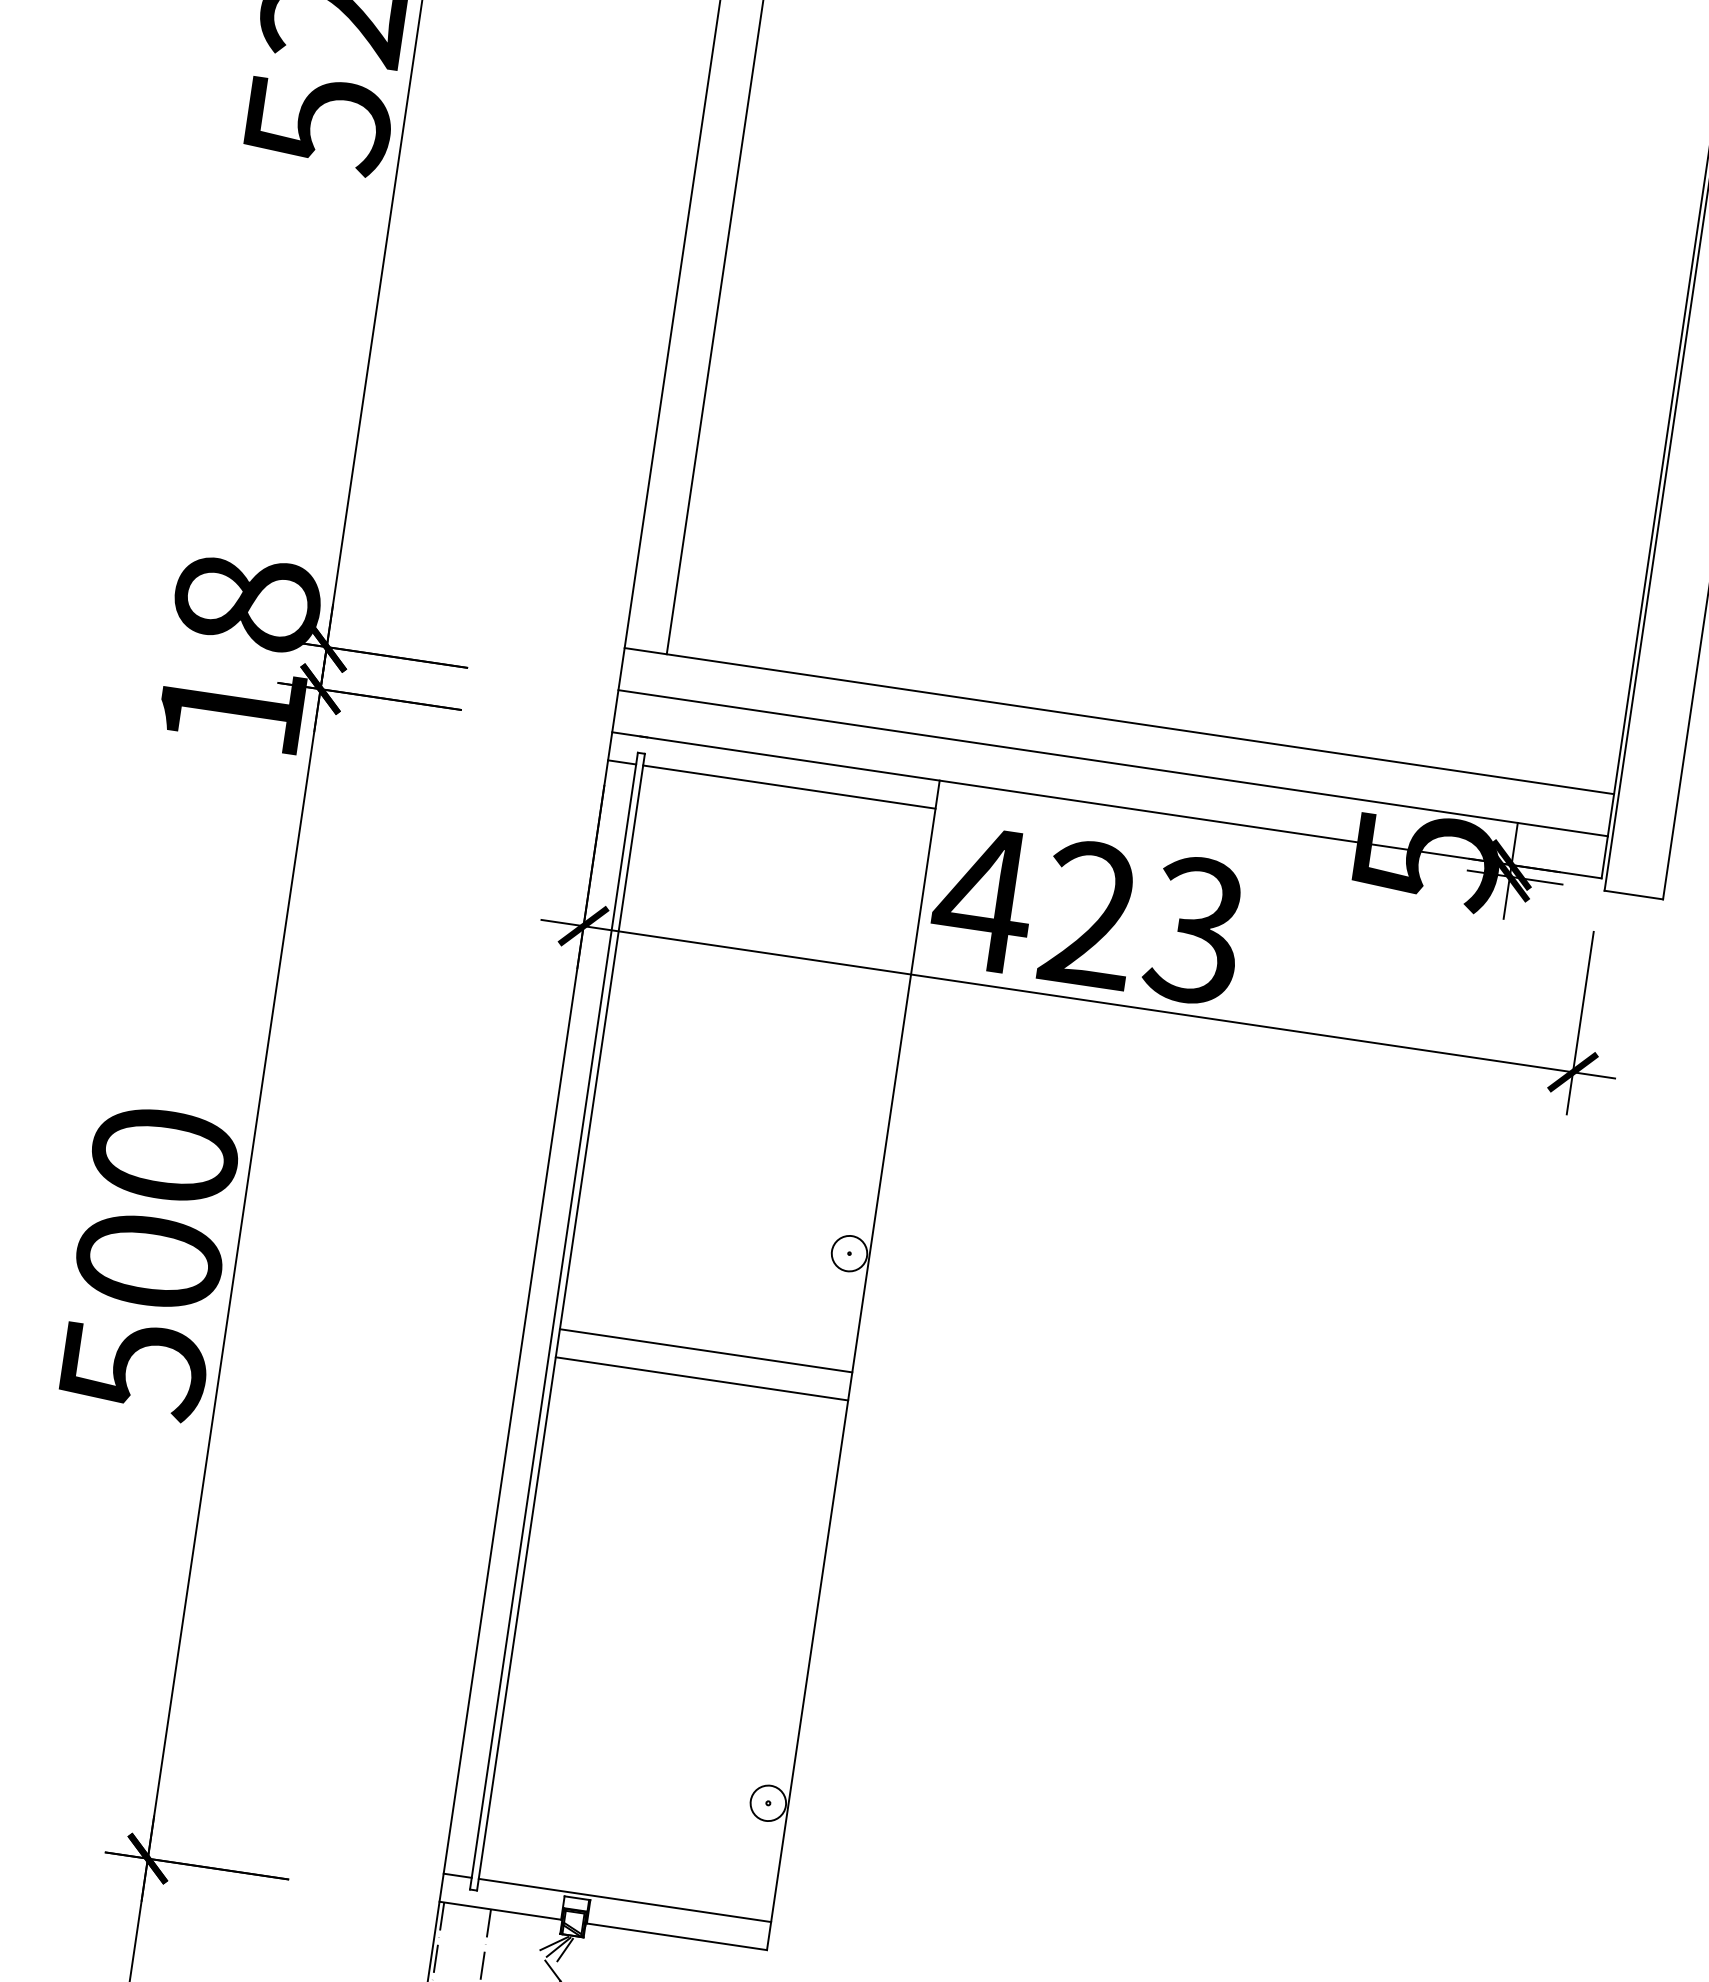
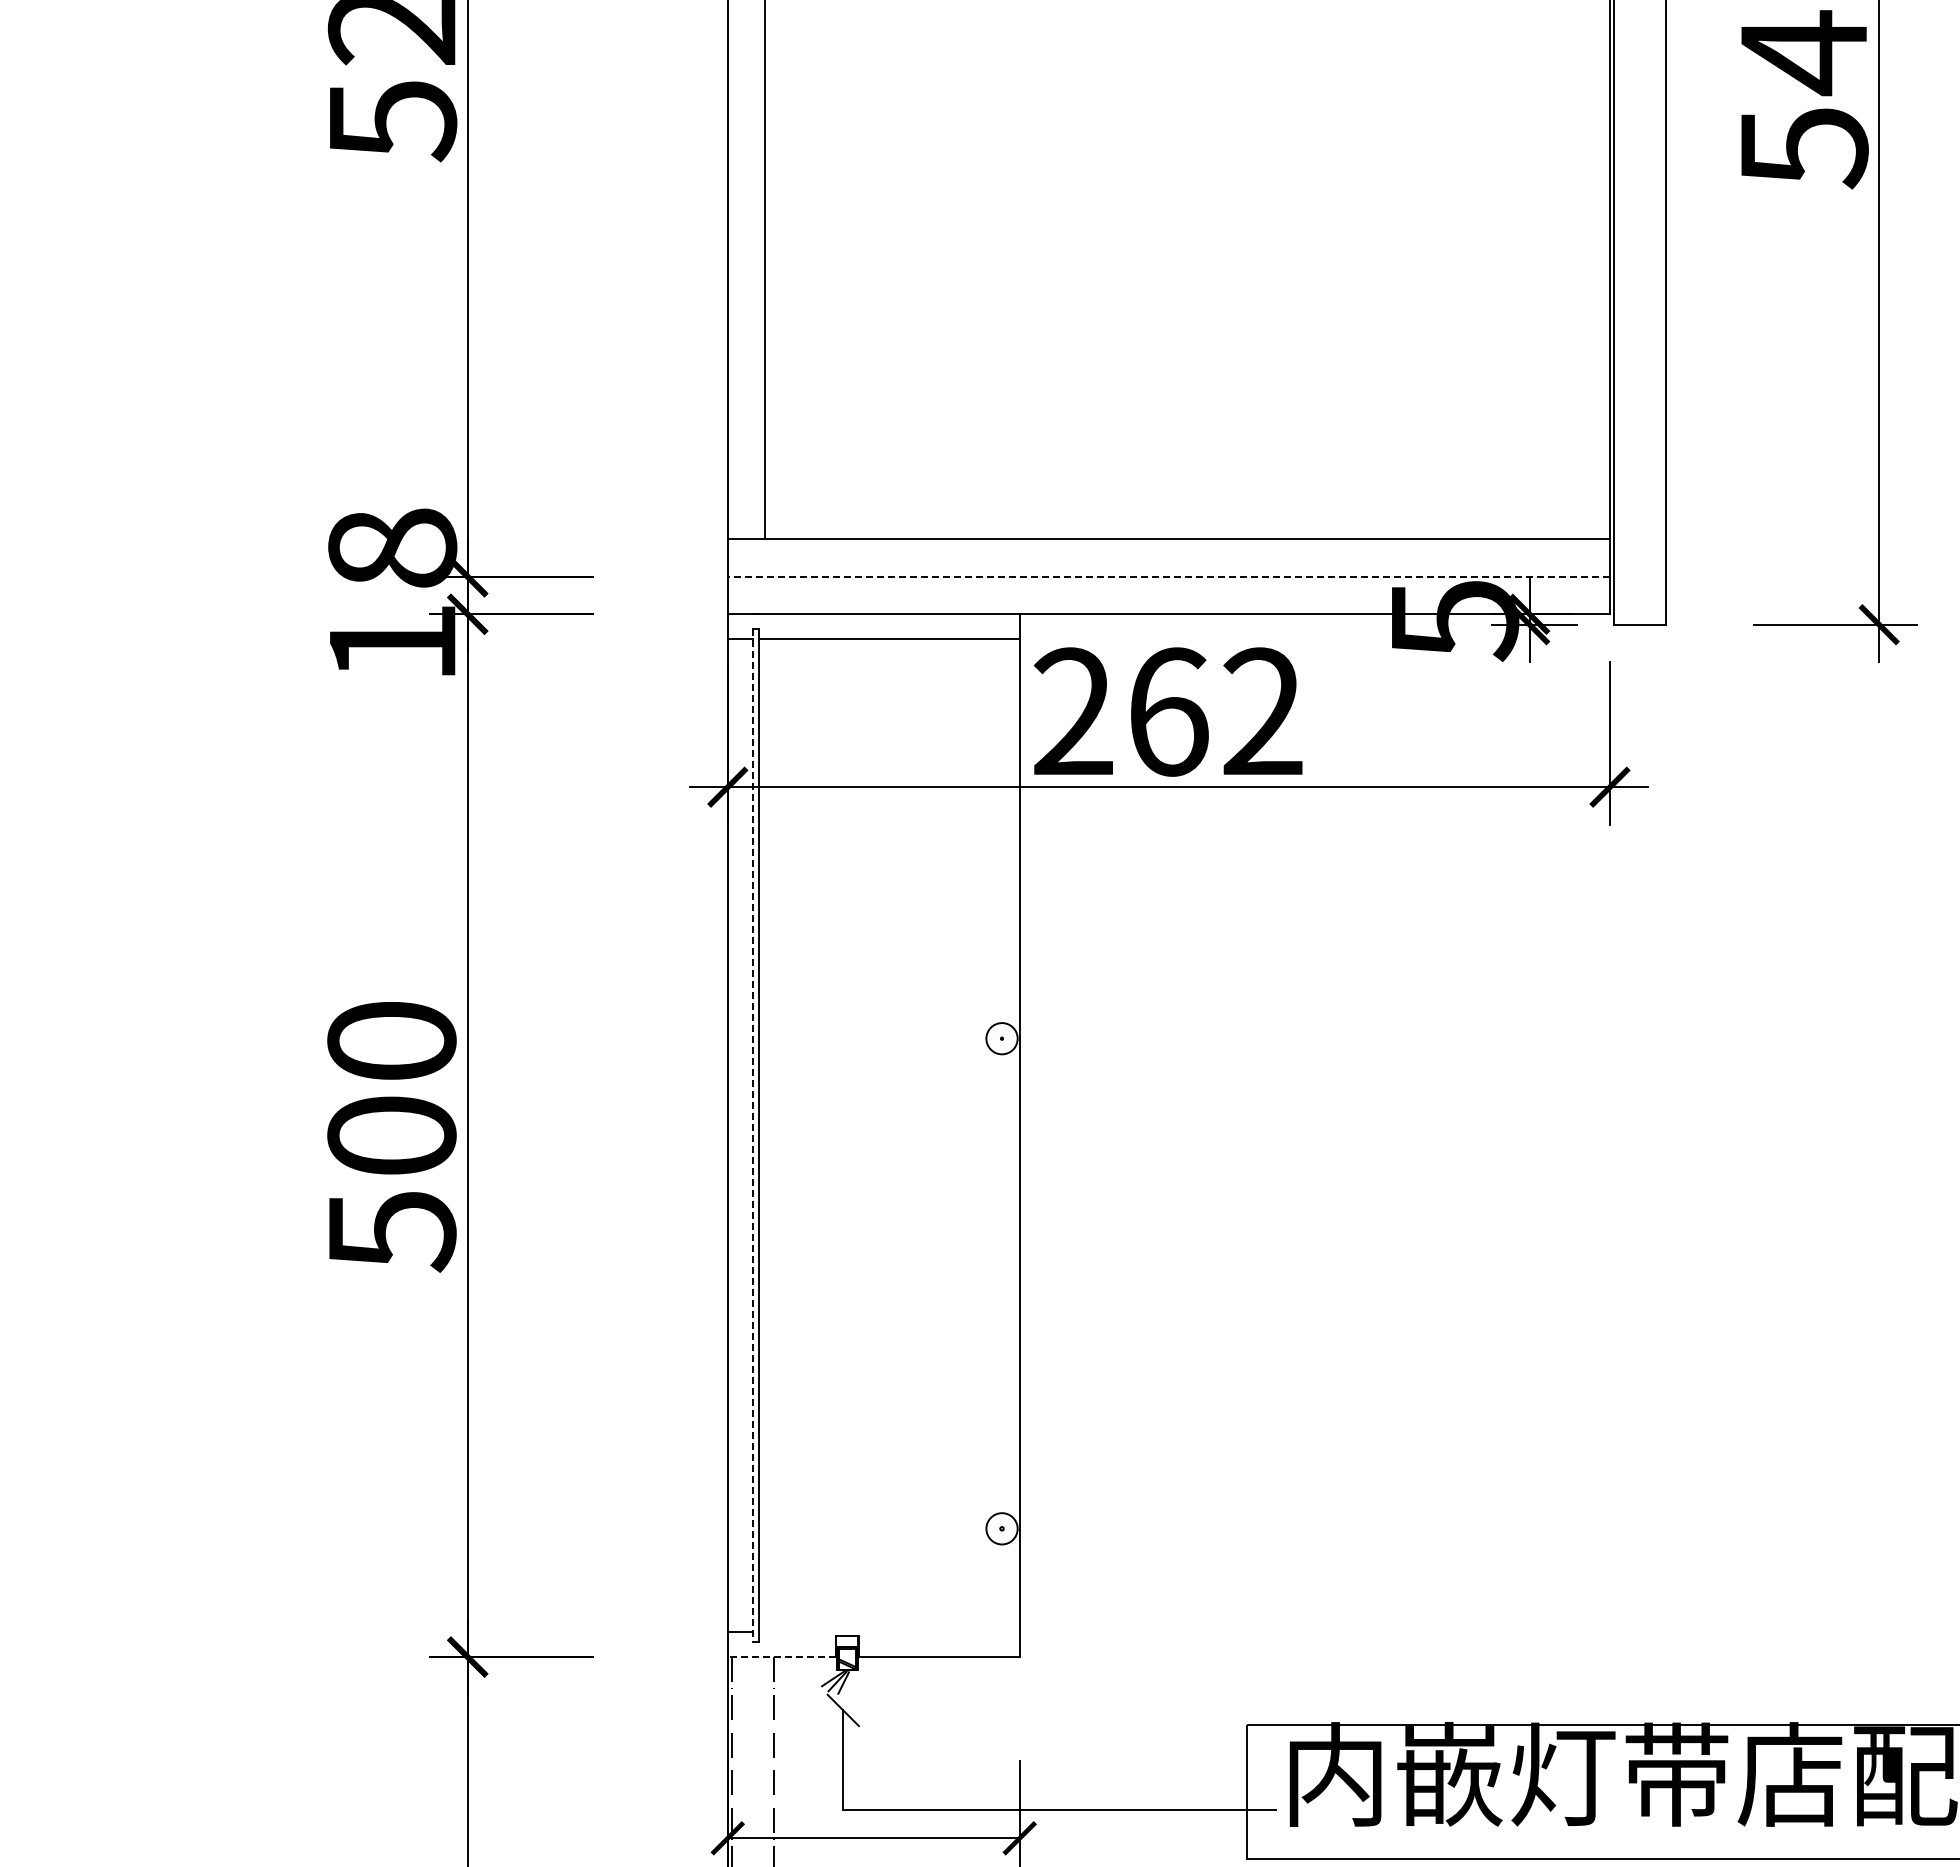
line: (1112, 762) -> (1168, 576), solid -> dashed
text: (1088, 913) -> (1166, 711), 423 -> 262
line: (553, 1320) -> (752, 1135), solid -> dashed
line: (706, 1350) -> (889, 1141), removed
line: (702, 1378) -> (889, 1166), removed
line: (624, 1900) -> (889, 1632), removed
line: (499, 1911) -> (781, 1657), solid -> dashed

